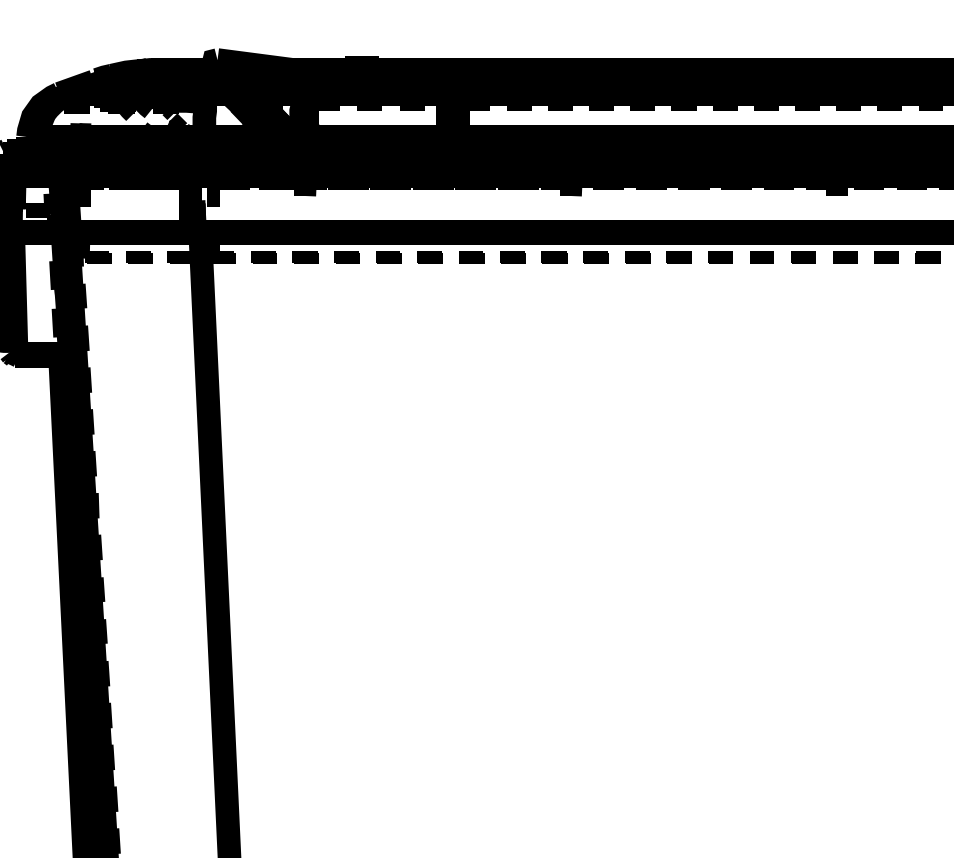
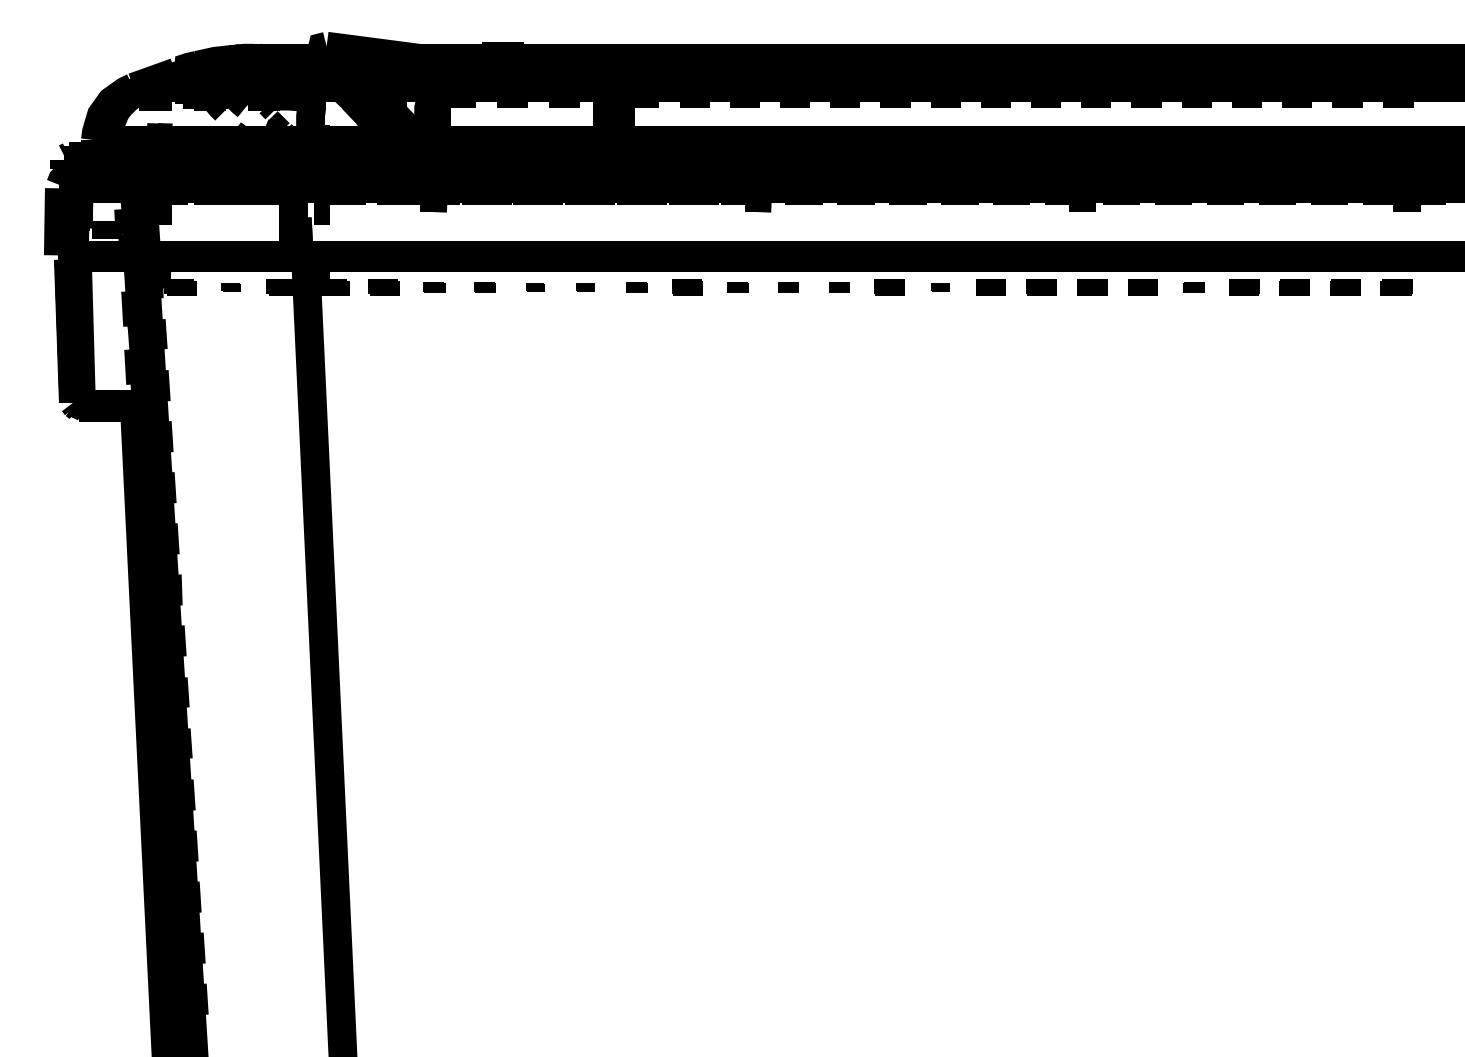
part: (139, 257) -> (231, 287), size x0.6
part: (305, 257) -> (434, 287), size x0.7
part: (346, 257) -> (484, 287), size x0.7
part: (388, 257) -> (535, 287), size x0.6
part: (429, 257) -> (585, 287), size x0.6
part: (471, 257) -> (636, 287), size x0.7
part: (554, 257) -> (737, 287), size x0.7
part: (596, 257) -> (788, 287), size x0.7
part: (637, 257) -> (839, 287), size x0.7
part: (720, 257) -> (940, 287), size x0.6
part: (927, 257) -> (1193, 287), size x0.7

